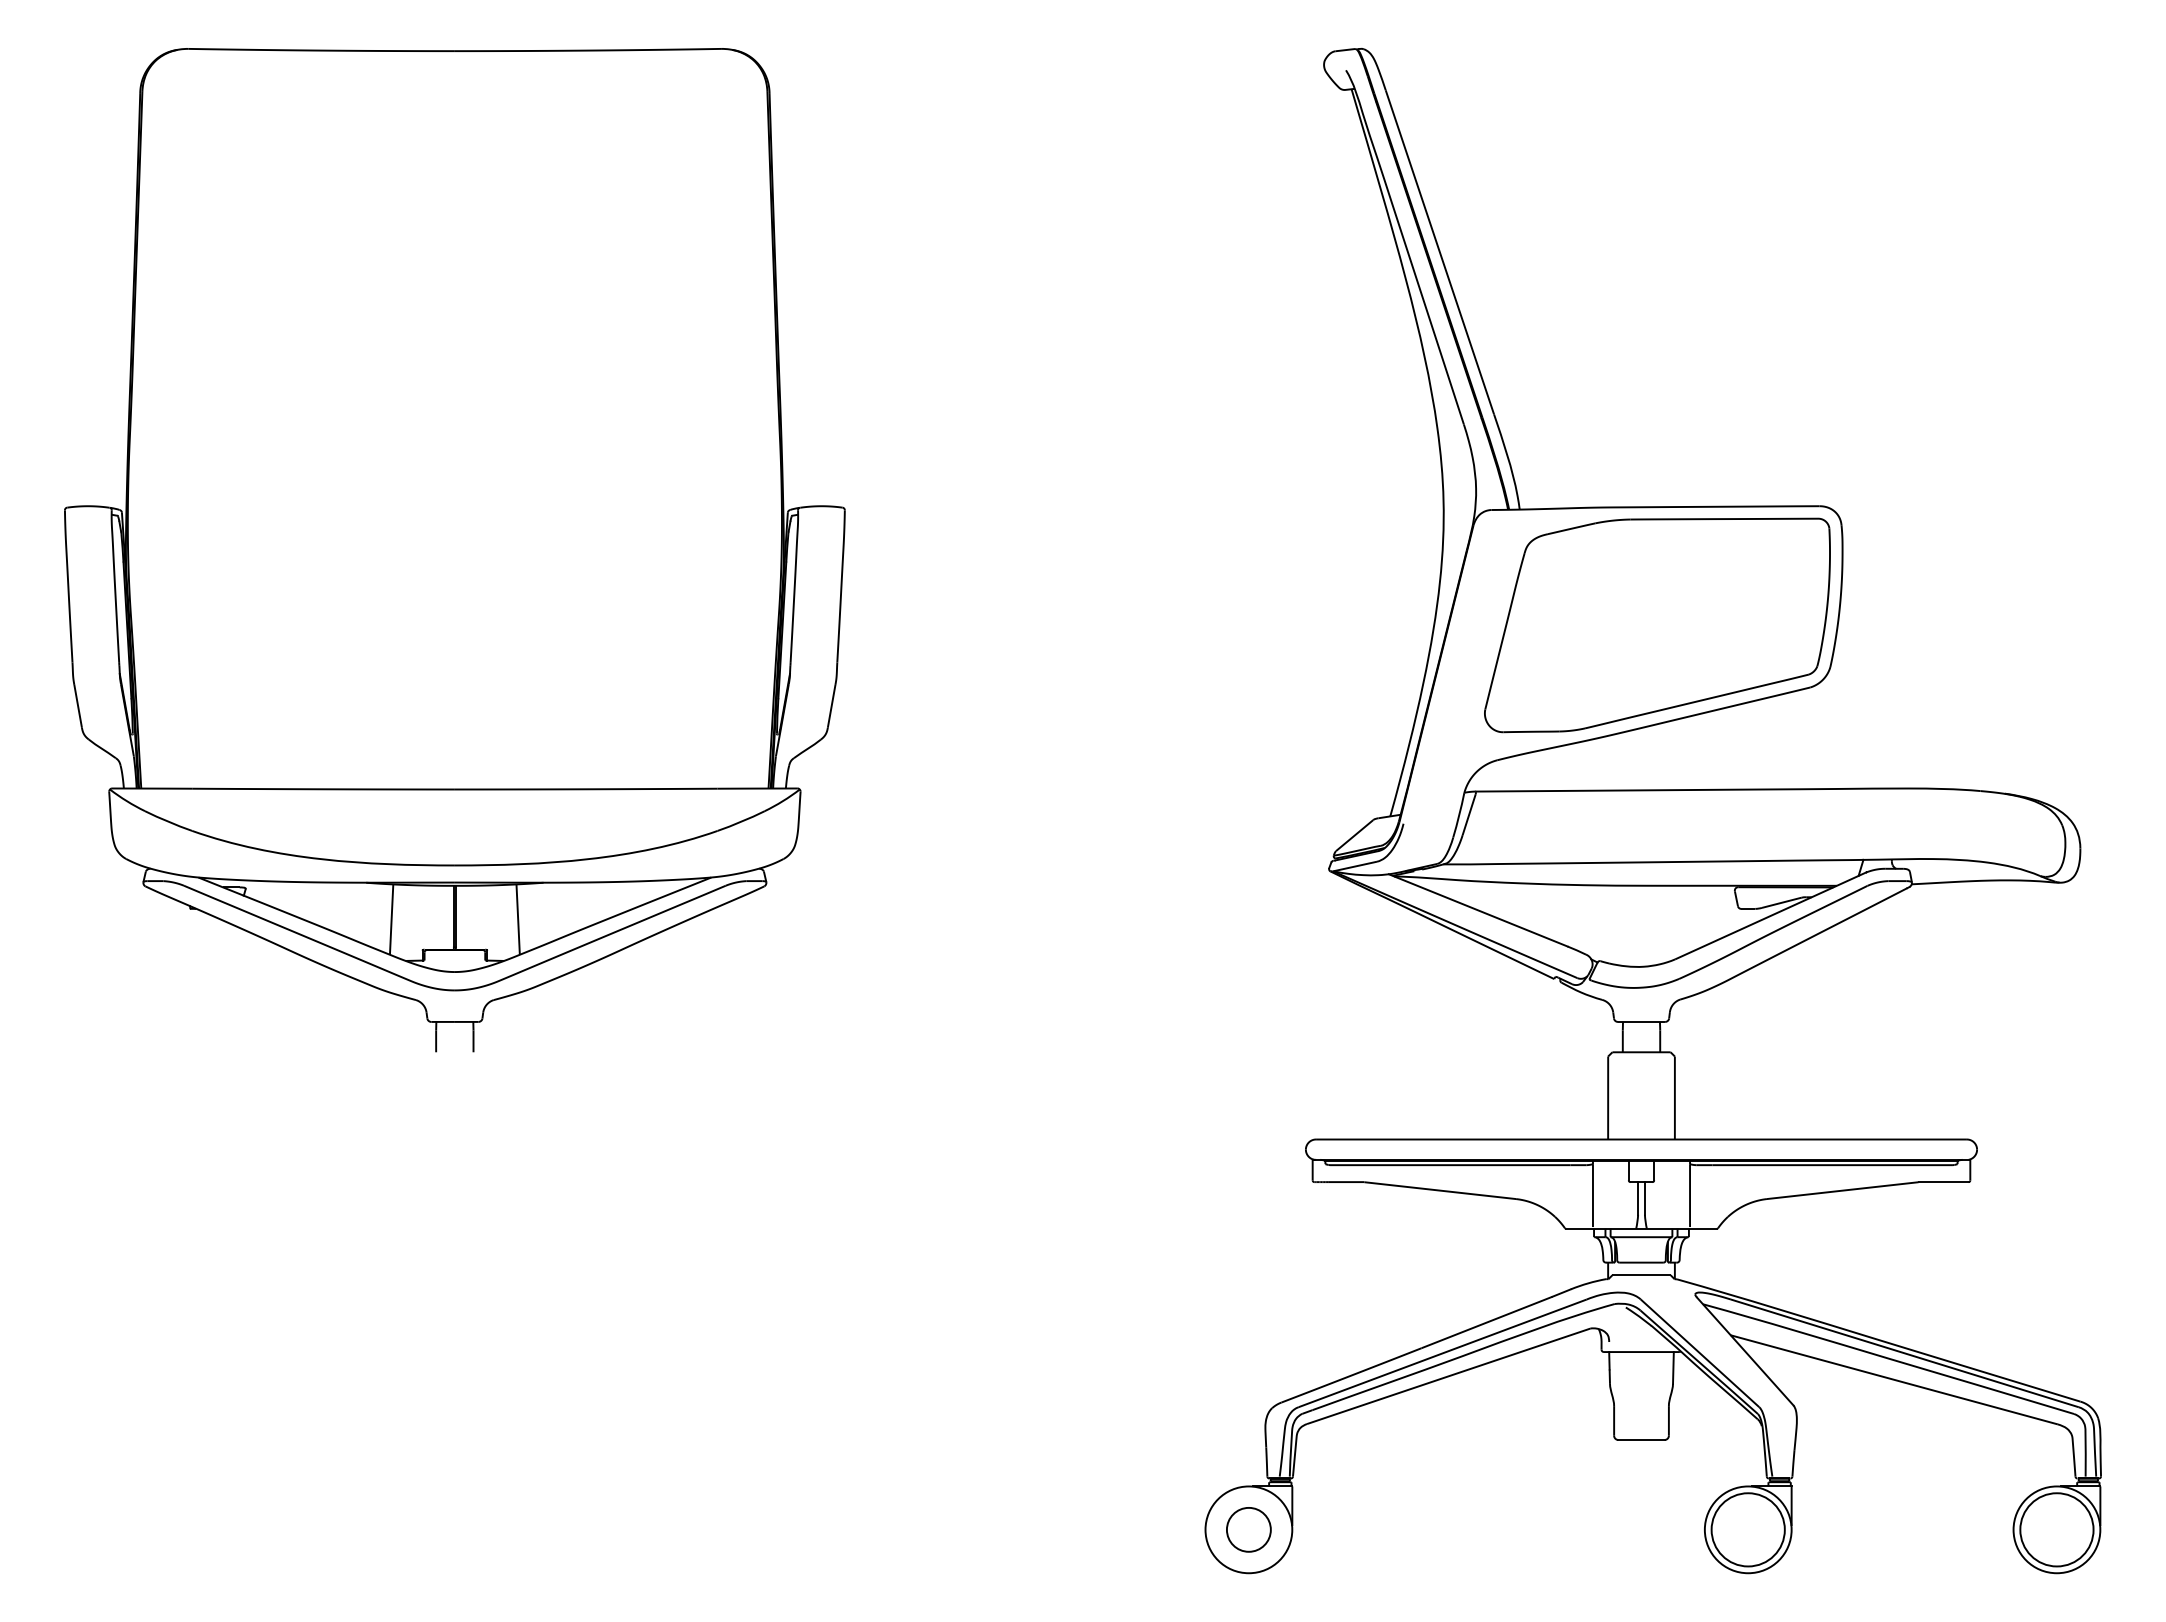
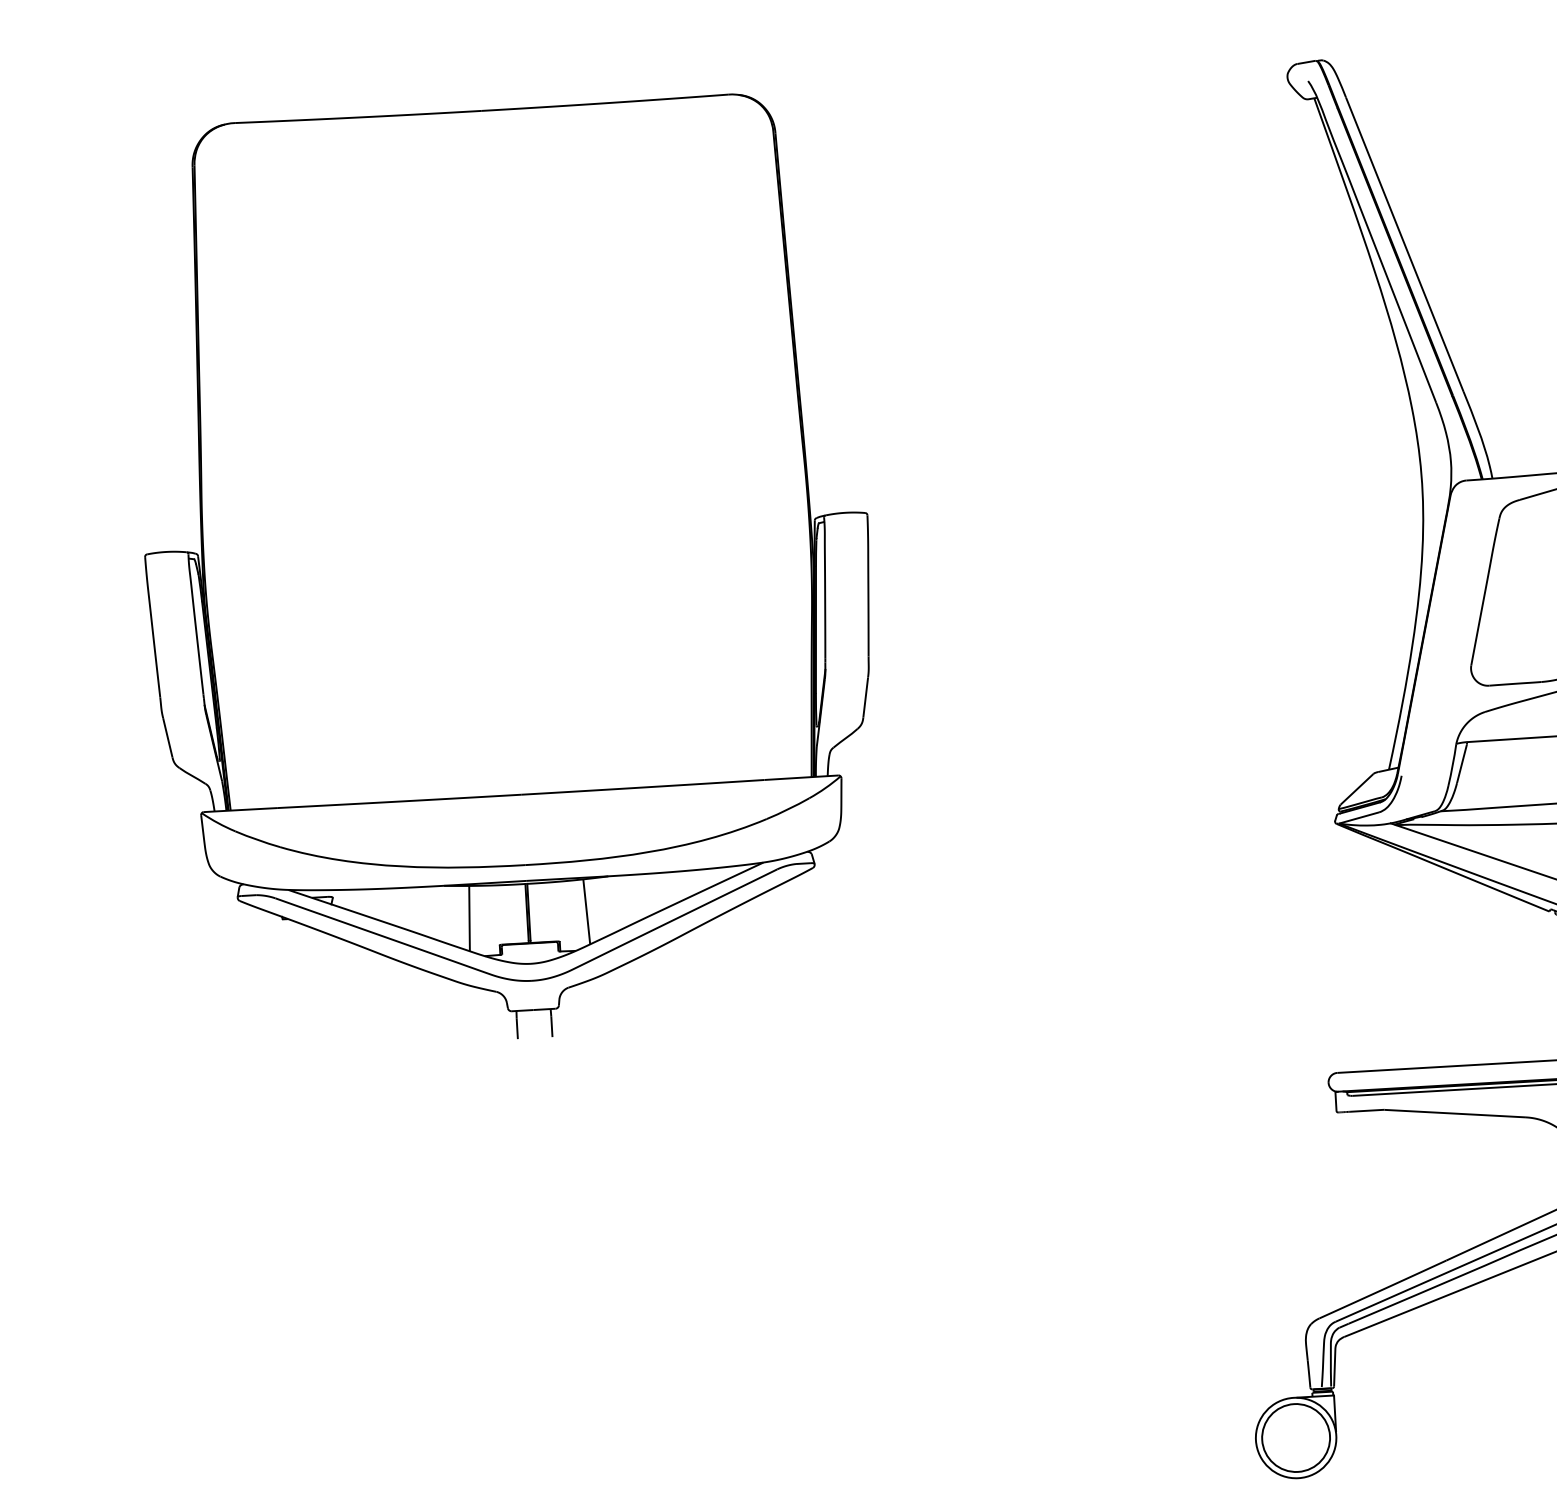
circle: (1248, 1529) -> (1295, 1437), size x1.67

